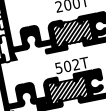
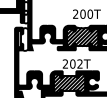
text: (58, 67) -> (65, 63), 502T -> 202T

